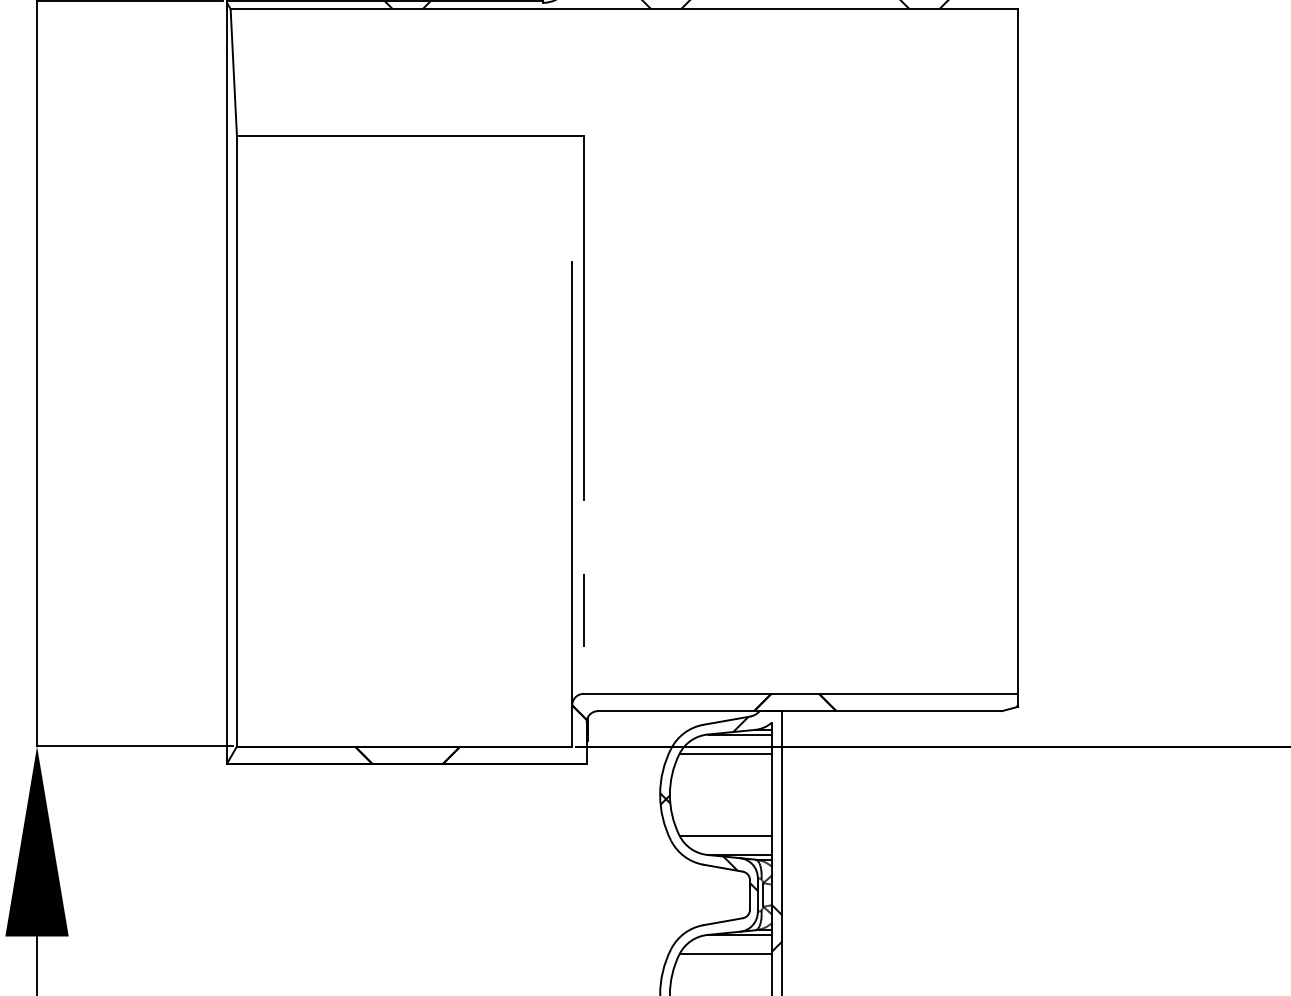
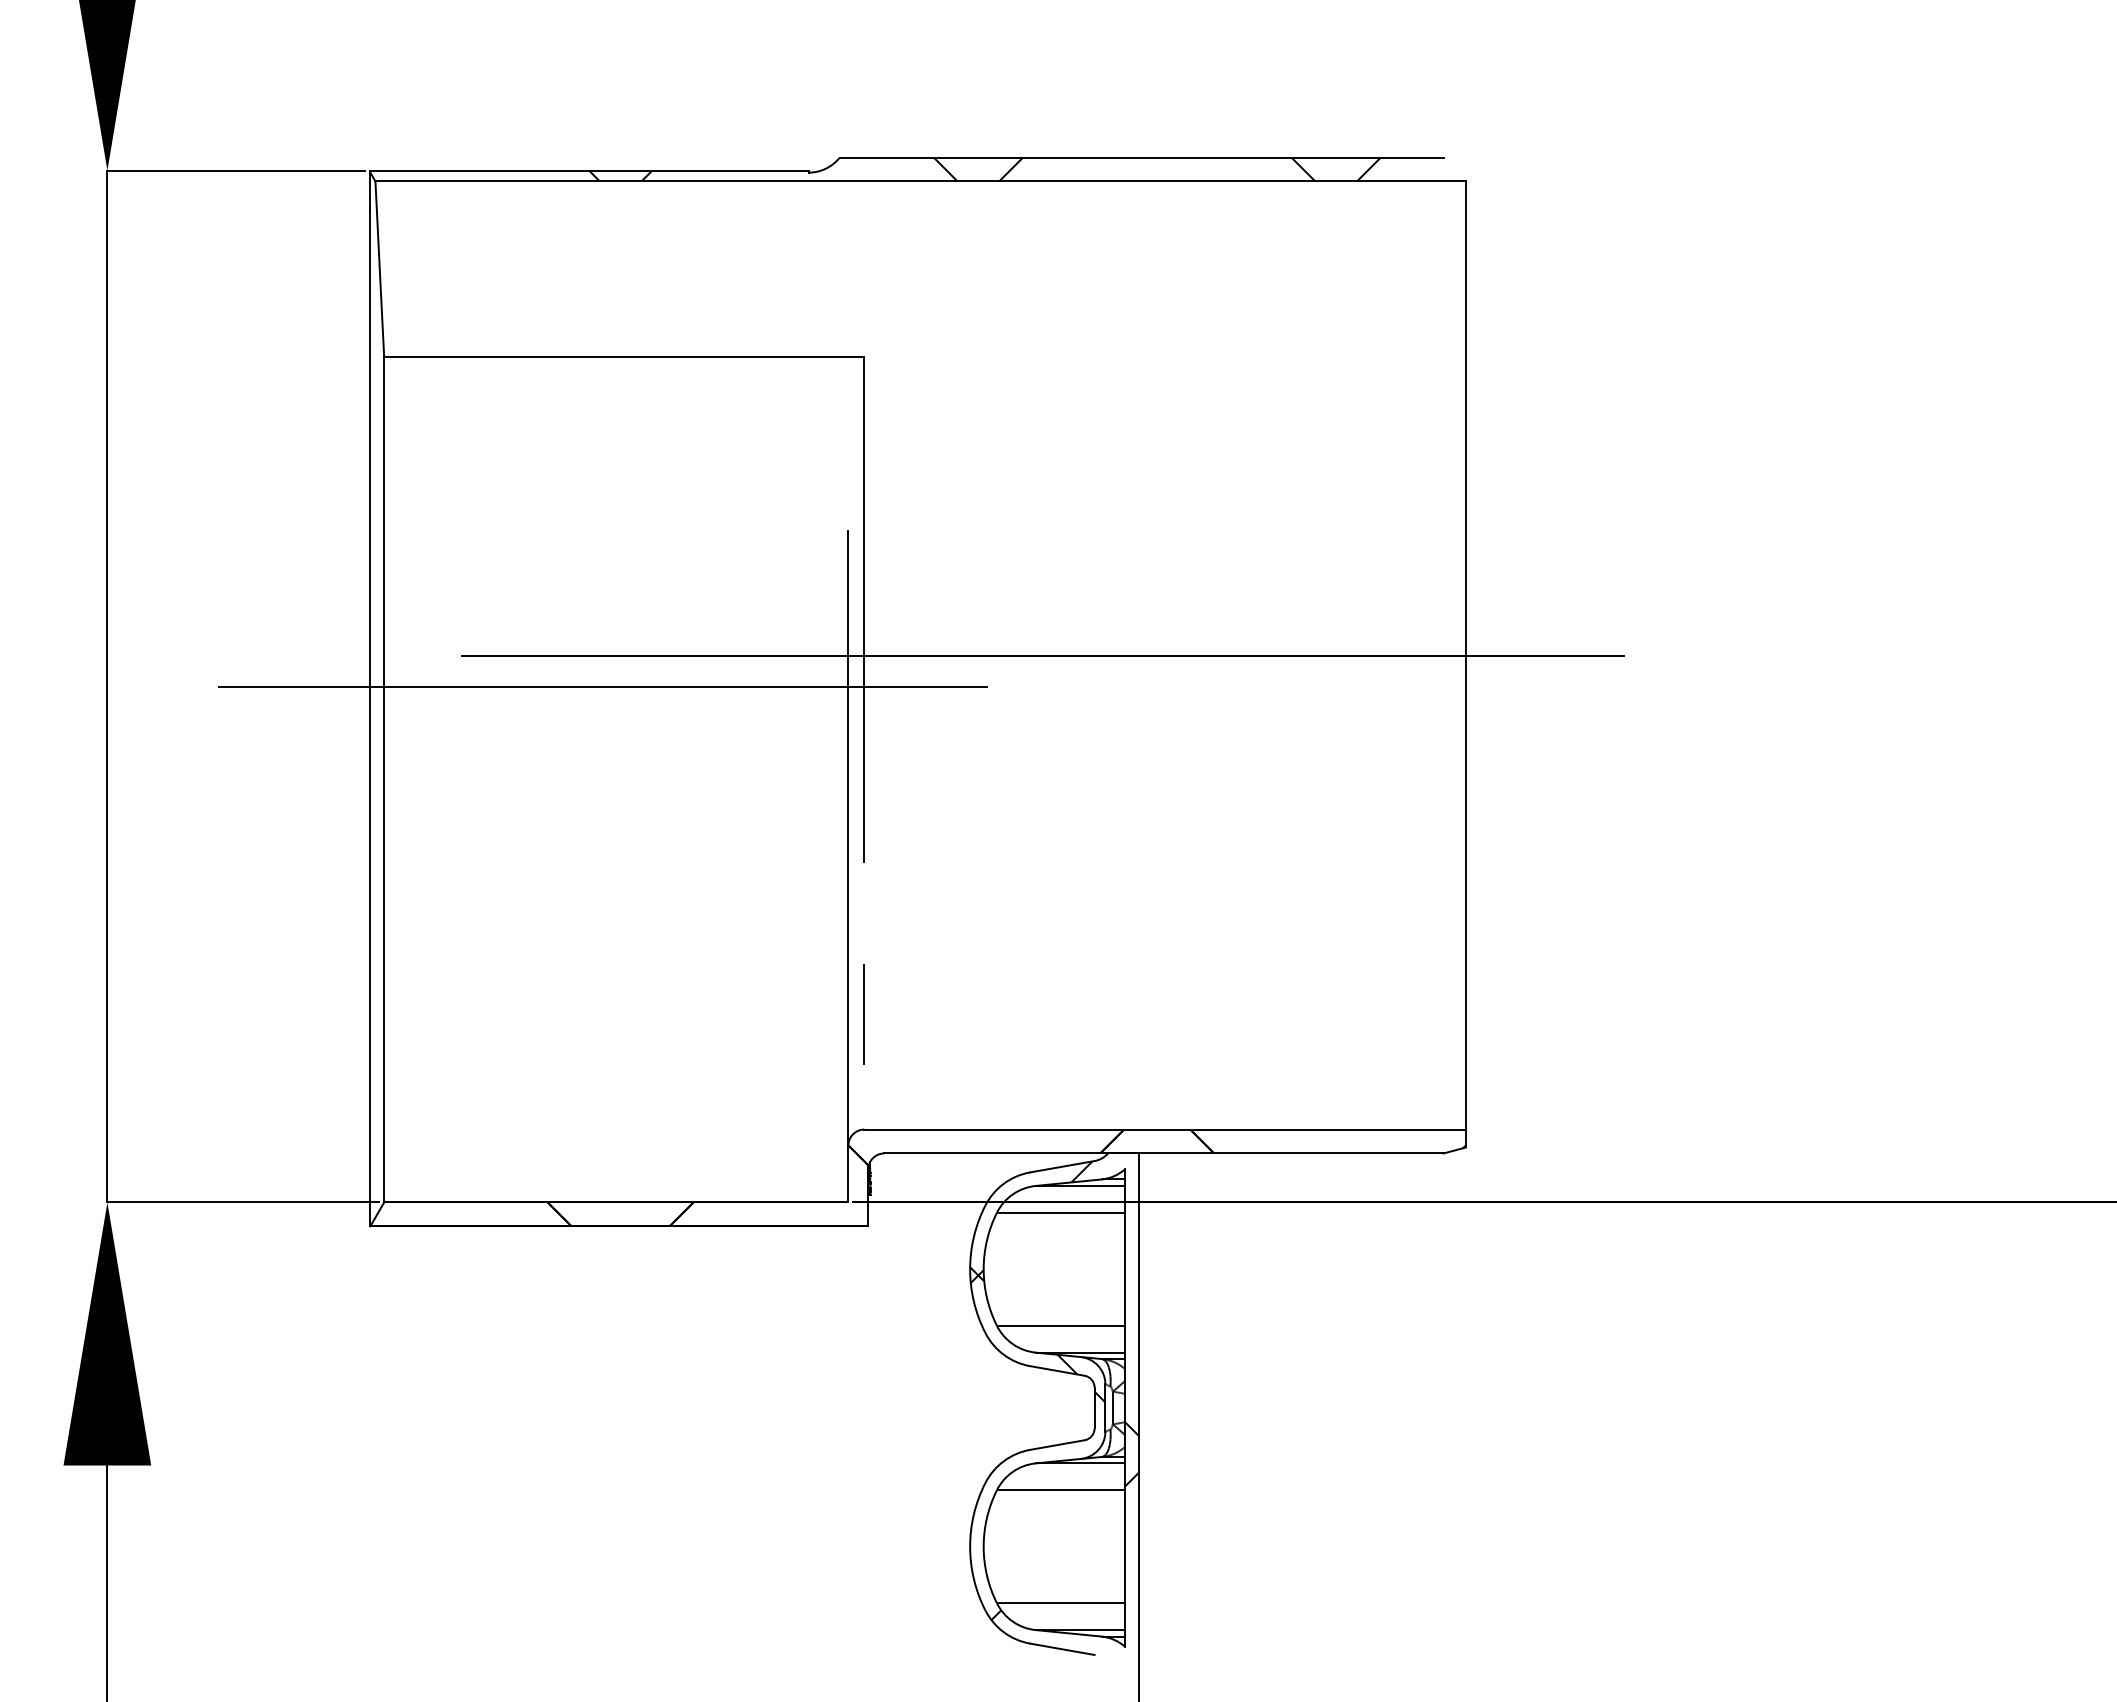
line: (712, 351) -> (1042, 655), added
line: (394, 373) -> (602, 686), added

